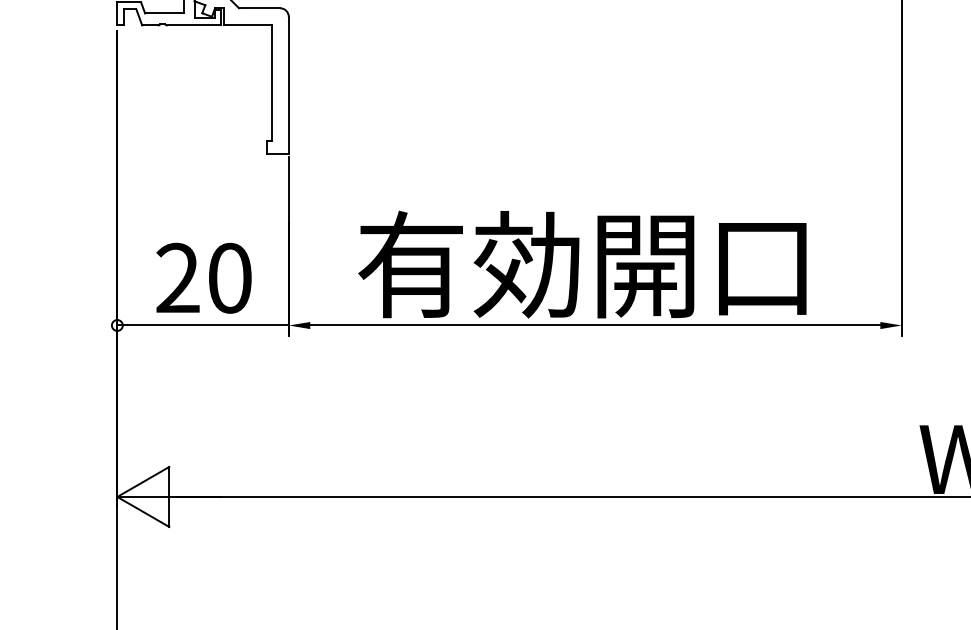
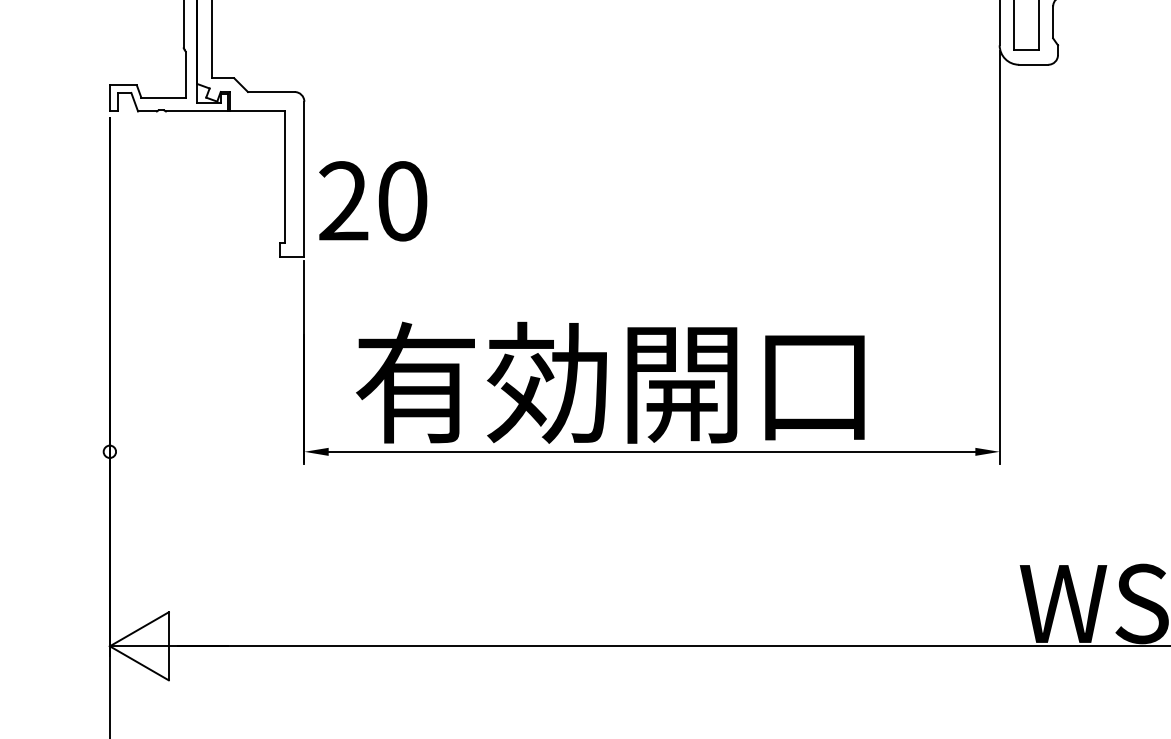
text: (582, 264) -> (610, 382), moved
text: (204, 278) -> (373, 201), moved
line: (202, 325) -> (206, 451), removed

